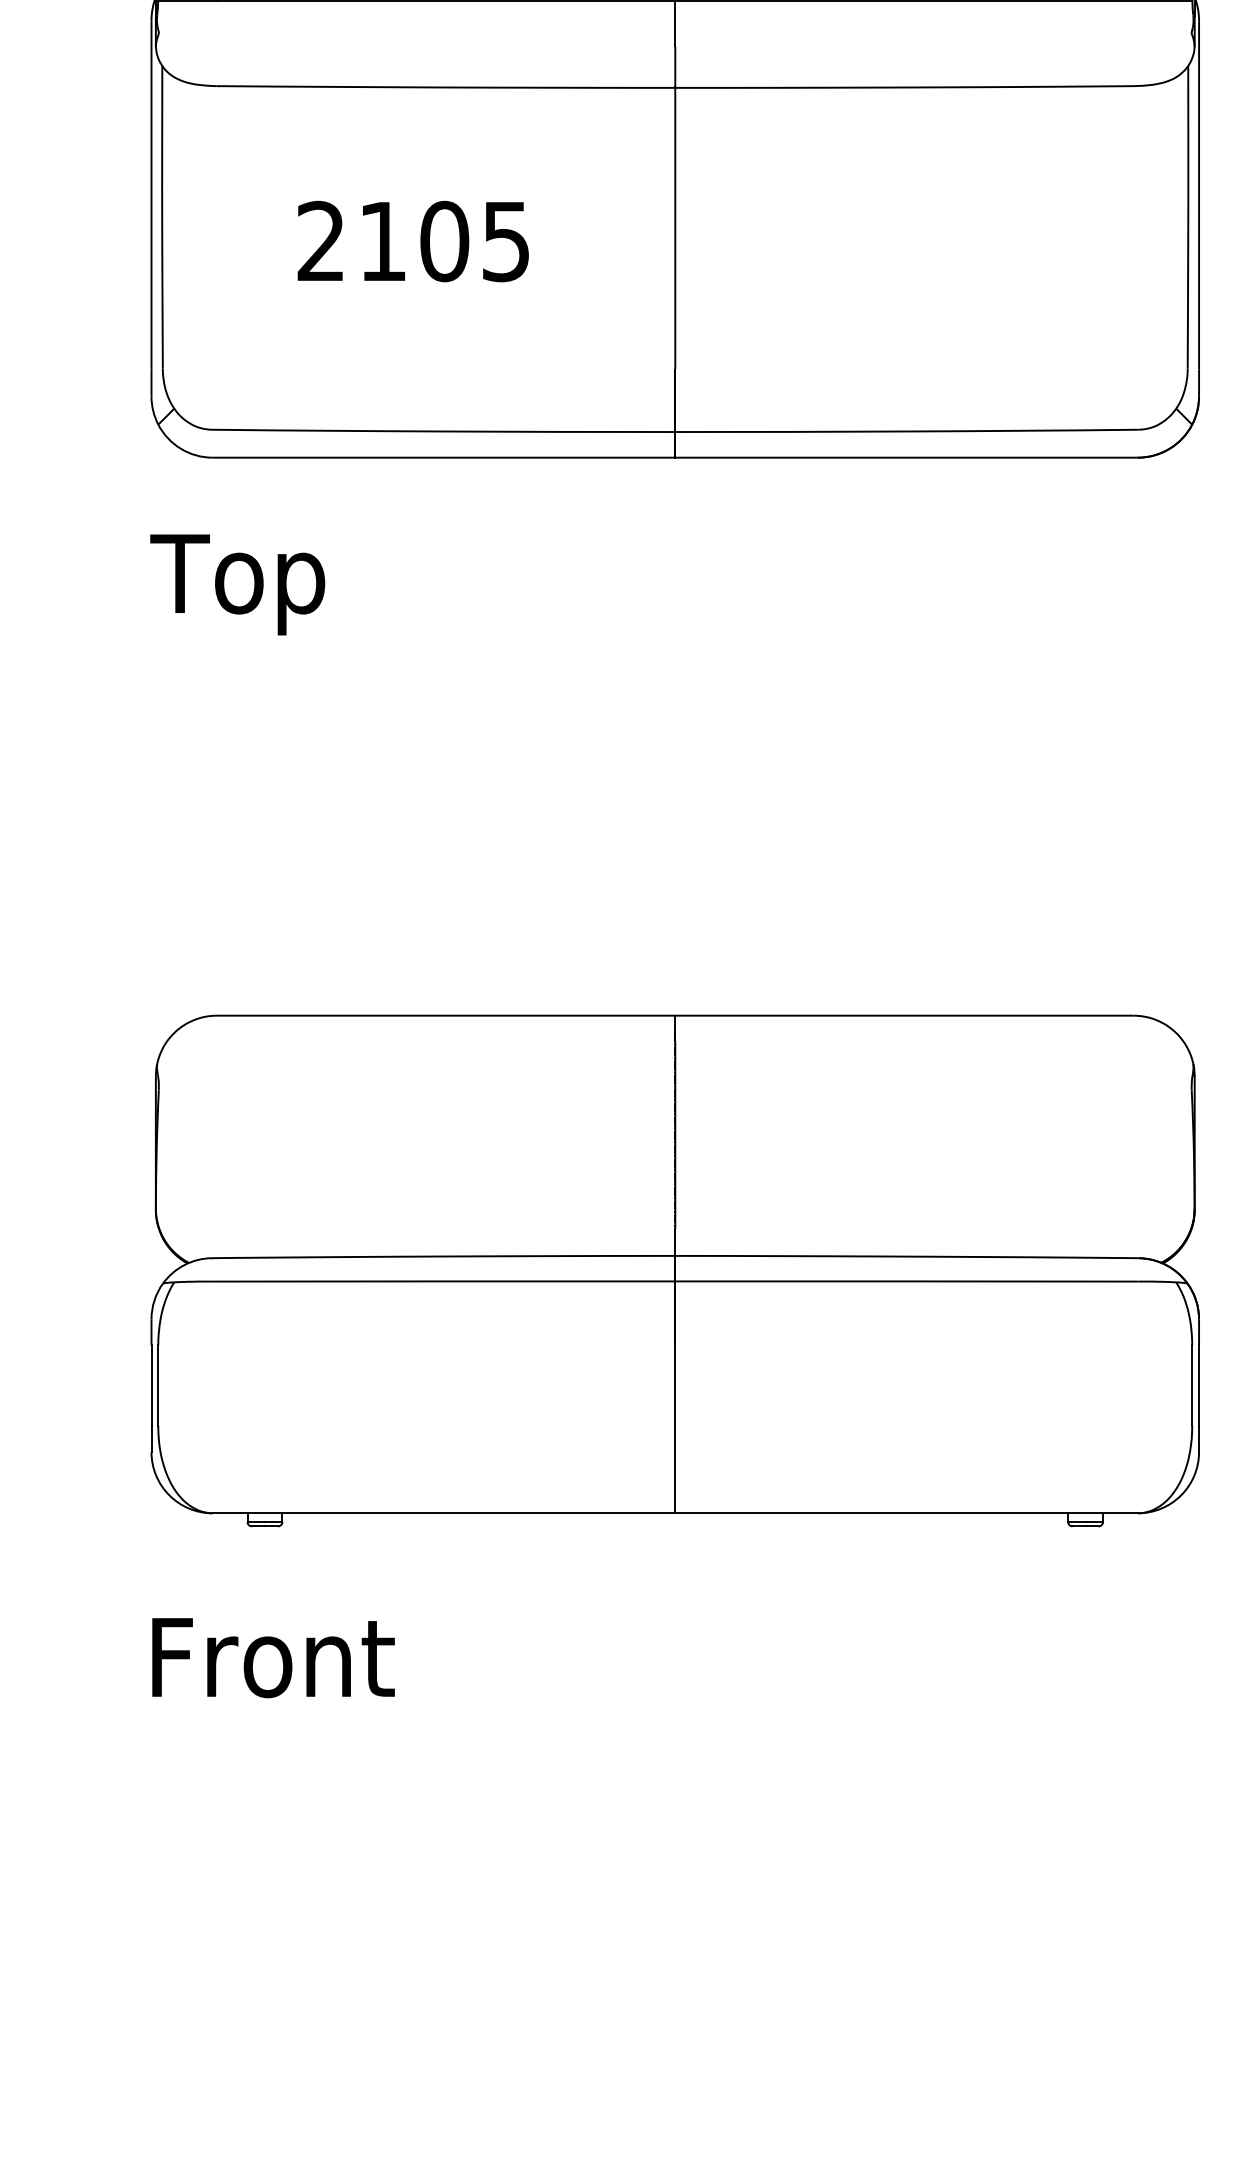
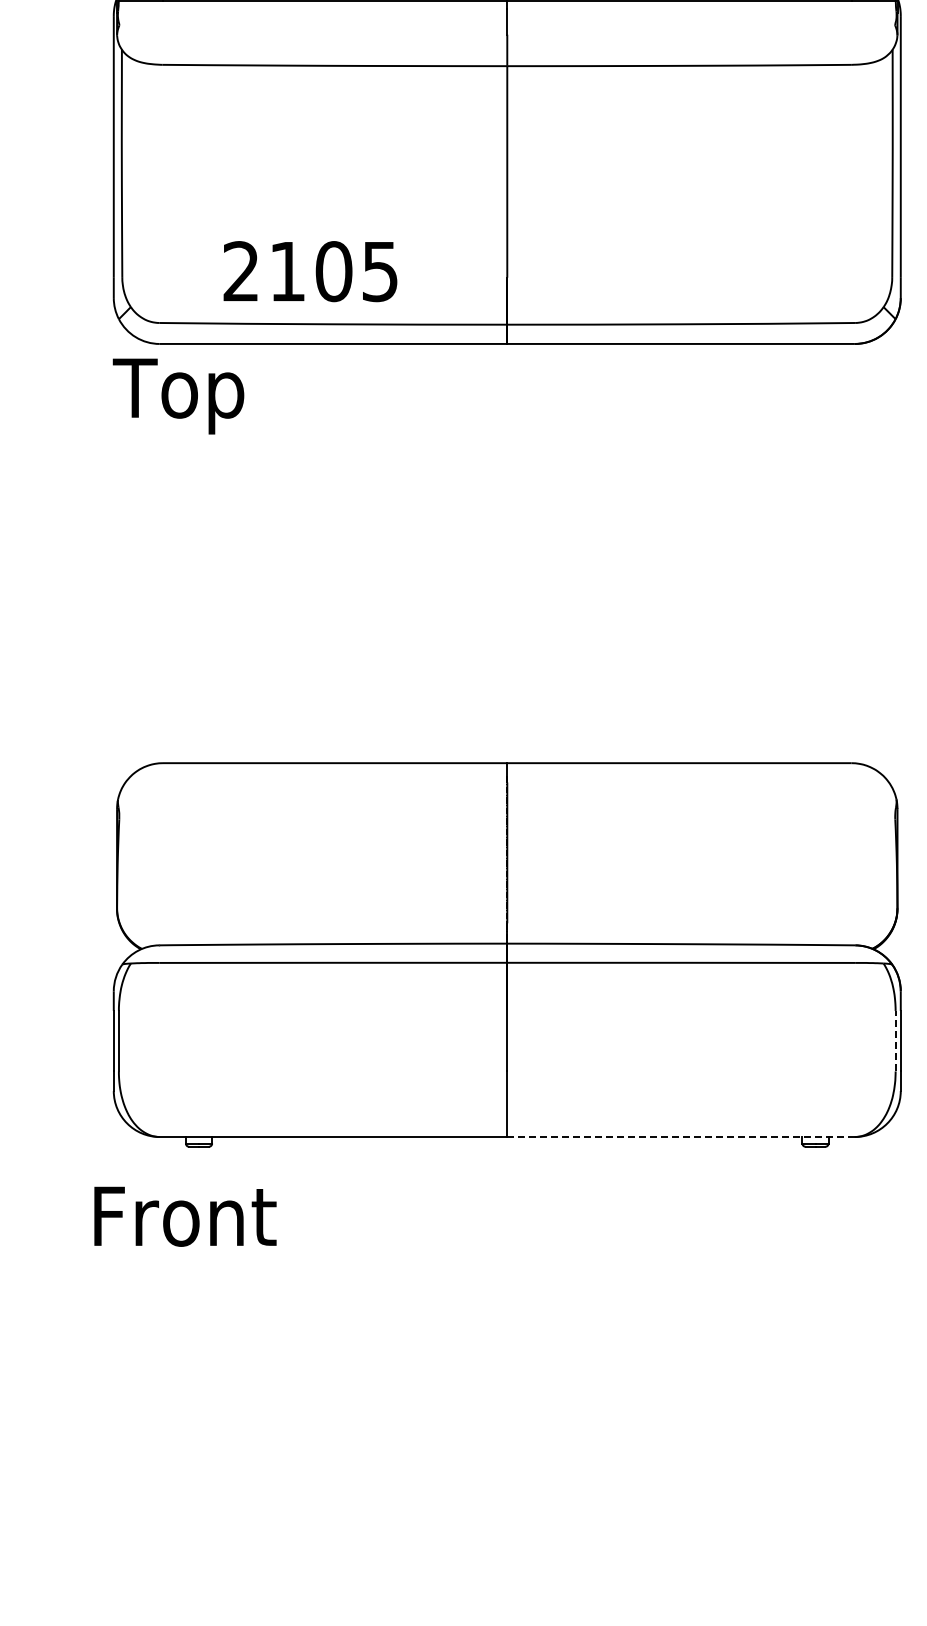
text: (413, 241) -> (310, 271), moved
text: (237, 584) -> (178, 396), moved
line: (1192, 1384) -> (895, 1040), solid -> dashed
line: (907, 1512) -> (681, 1136), solid -> dashed
text: (273, 1657) -> (185, 1216), moved

